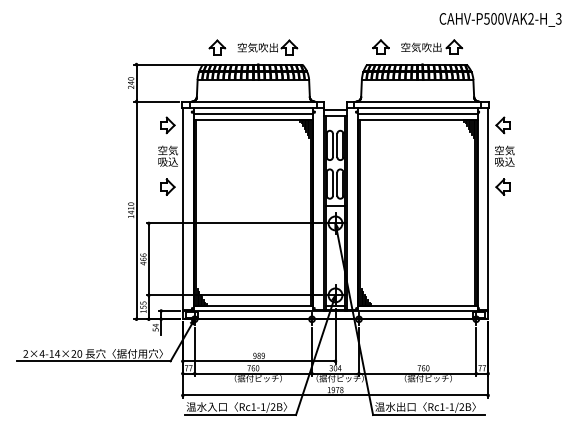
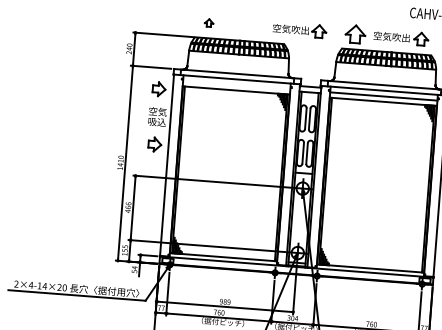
part: (380, 46) -> (355, 33), size x1.4
part: (217, 47) -> (209, 22), size x0.6
part: (267, 47) -> (299, 29), moved
line: (253, 114) -> (236, 85), removed

